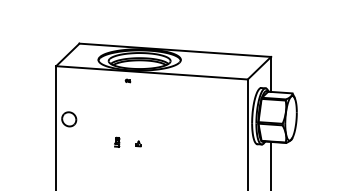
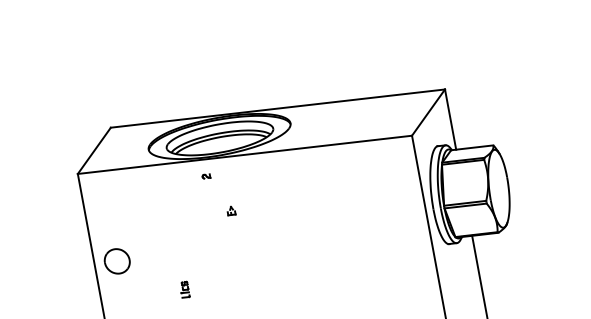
part: (117, 141) -> (185, 288), moved
part: (138, 143) -> (231, 210), moved

